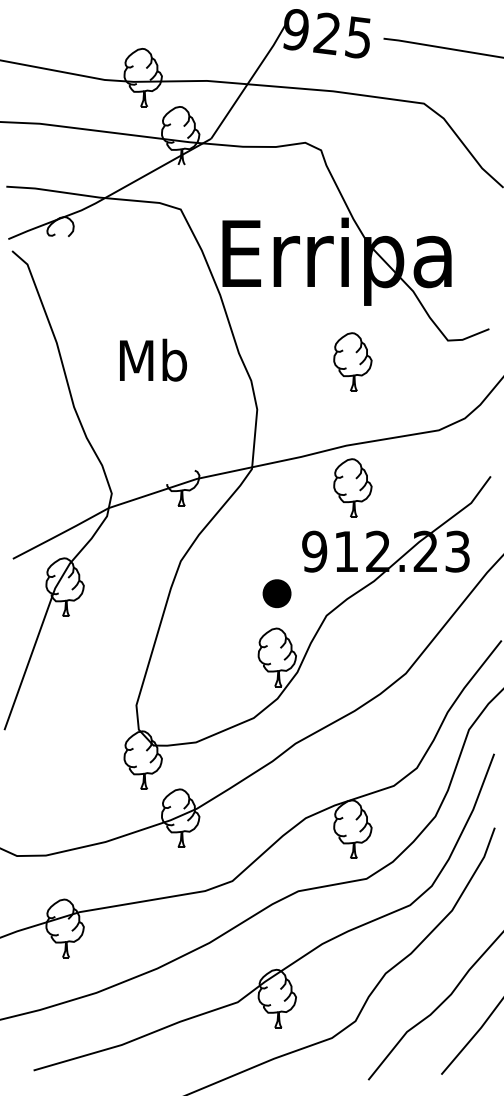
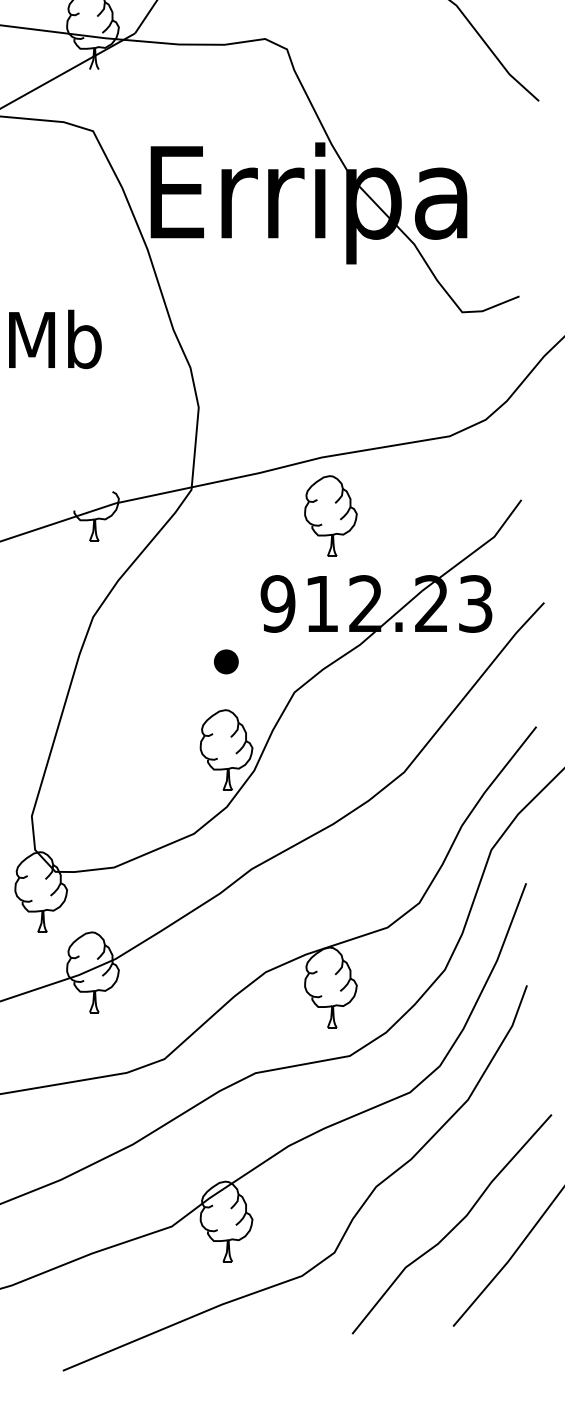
part: (352, 361) -> (330, 341), removed
part: (277, 593) -> (226, 661), size x0.62

